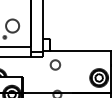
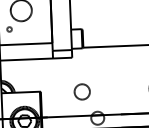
circle: (55, 64) -> (82, 91), moved

